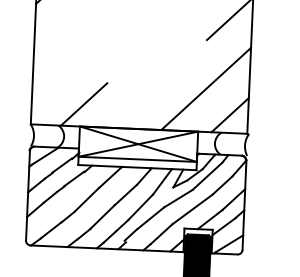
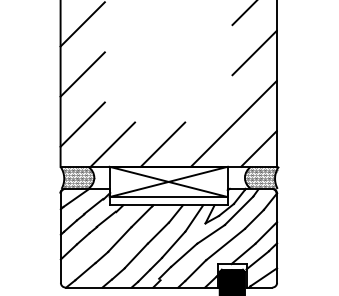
line: (56, 32) -> (82, 74), added
line: (54, 82) -> (82, 124), added
line: (133, 106) -> (162, 144), added
hatch: (47, 135) -> (77, 177), added
hatch: (231, 143) -> (261, 177), added

